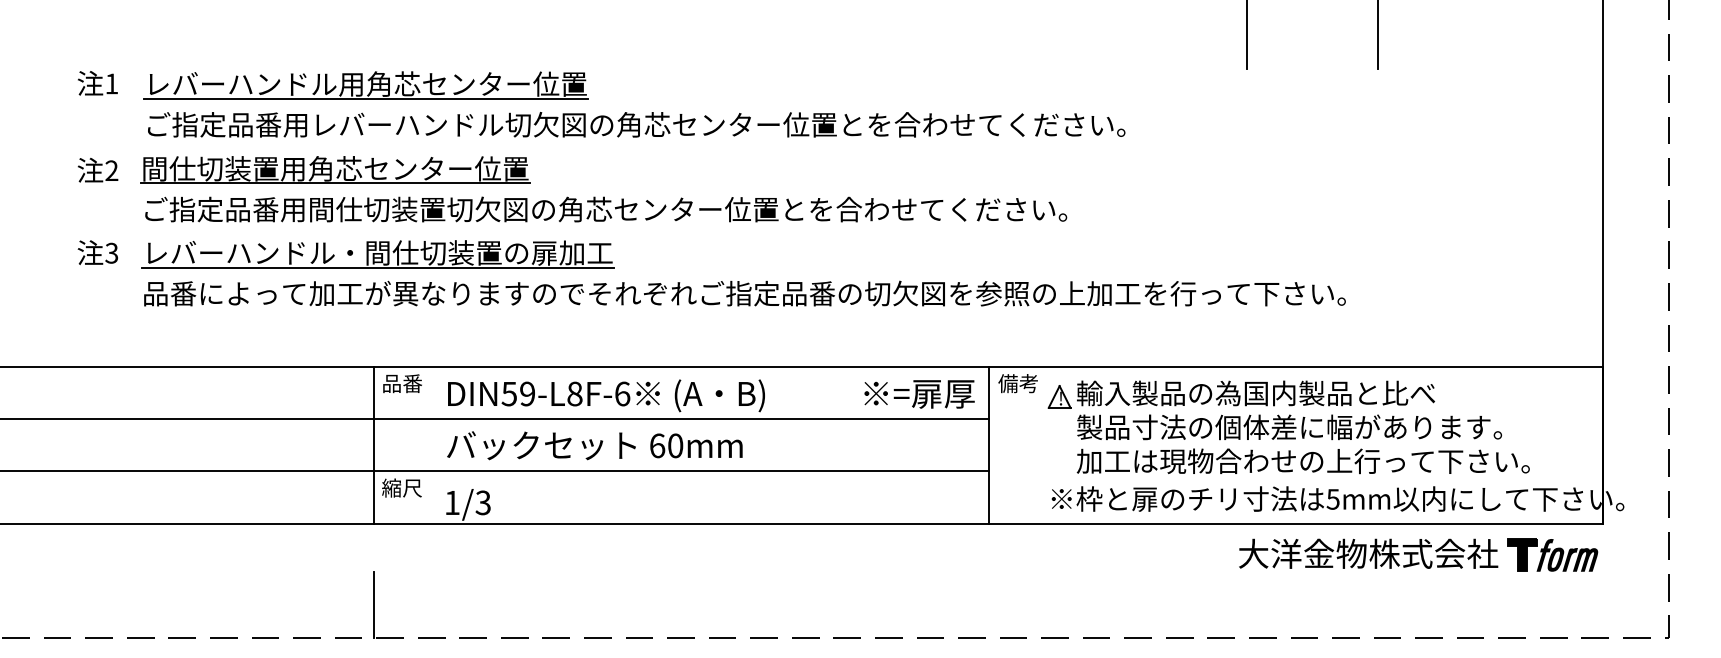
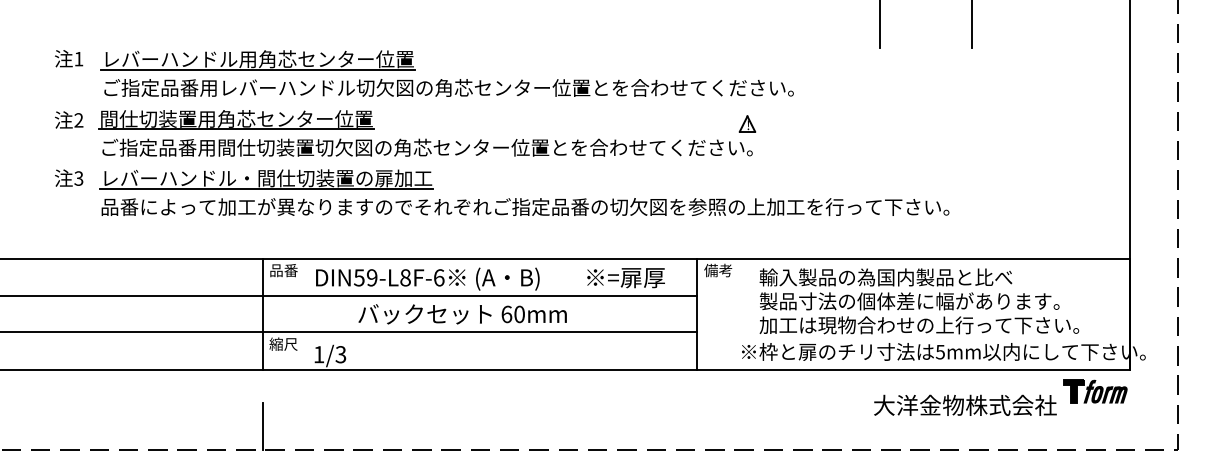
text: (919, 394) -> (626, 278), moved
part: (1059, 396) -> (747, 123), moved
text: (594, 445) -> (462, 314), moved
text: (1368, 553) -> (965, 405), moved

